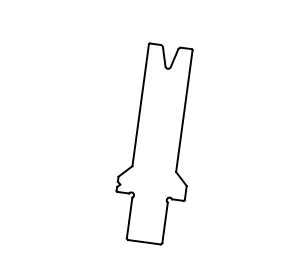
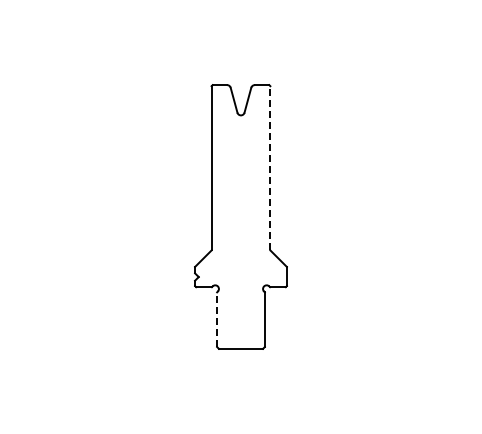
line: (184, 110) -> (270, 167), solid -> dashed
line: (129, 218) -> (217, 319), solid -> dashed

